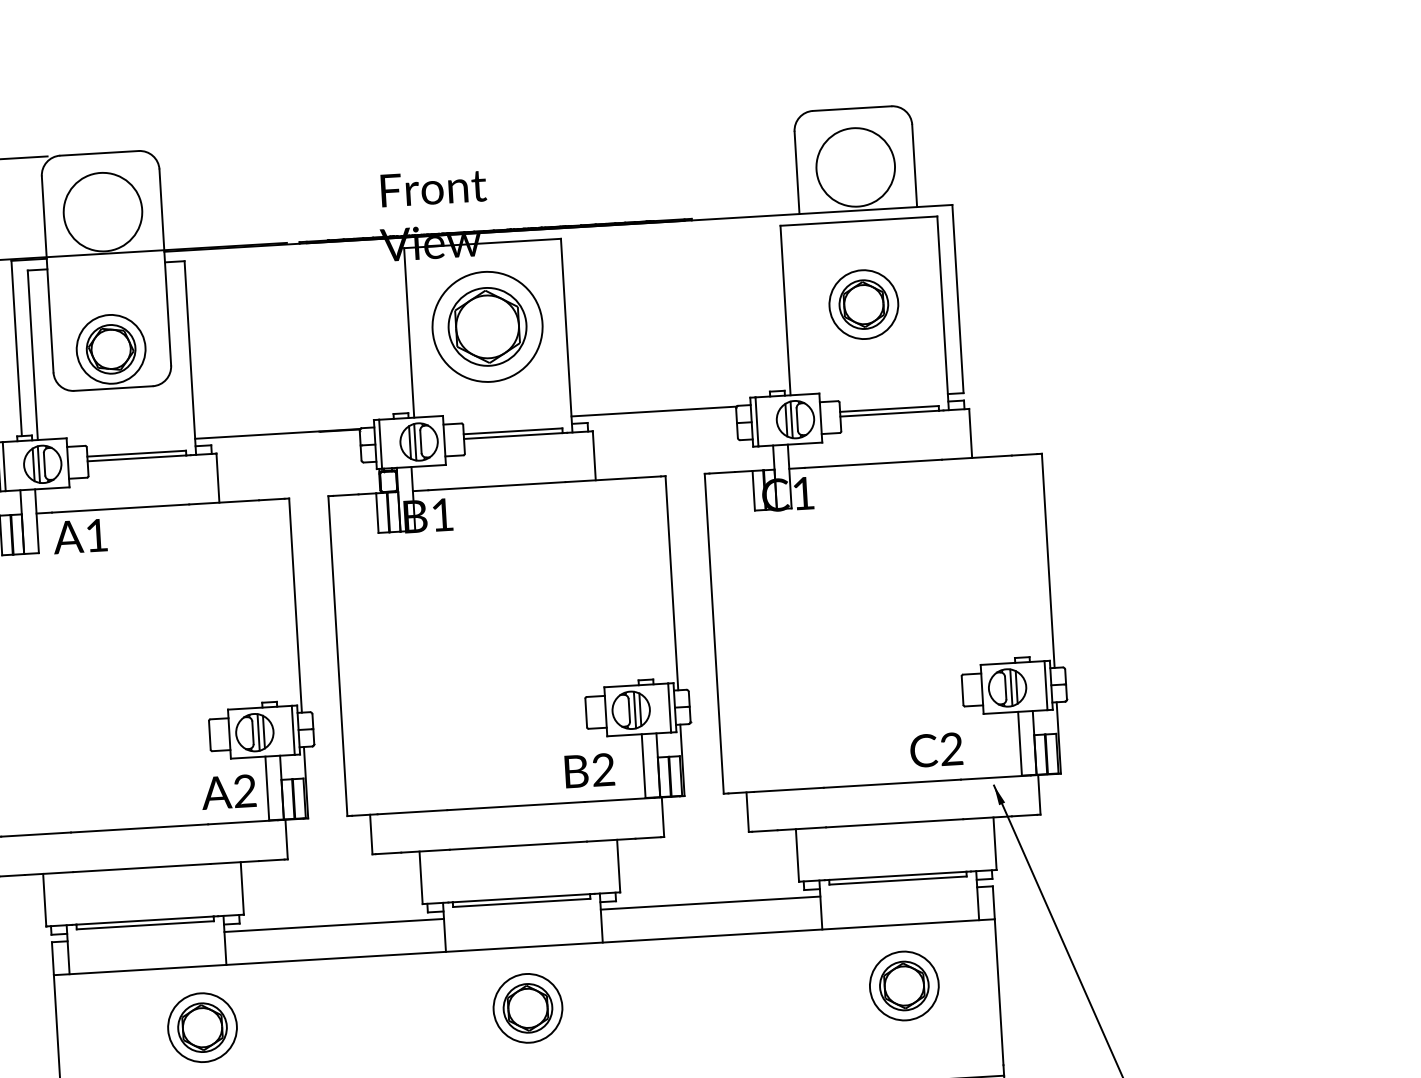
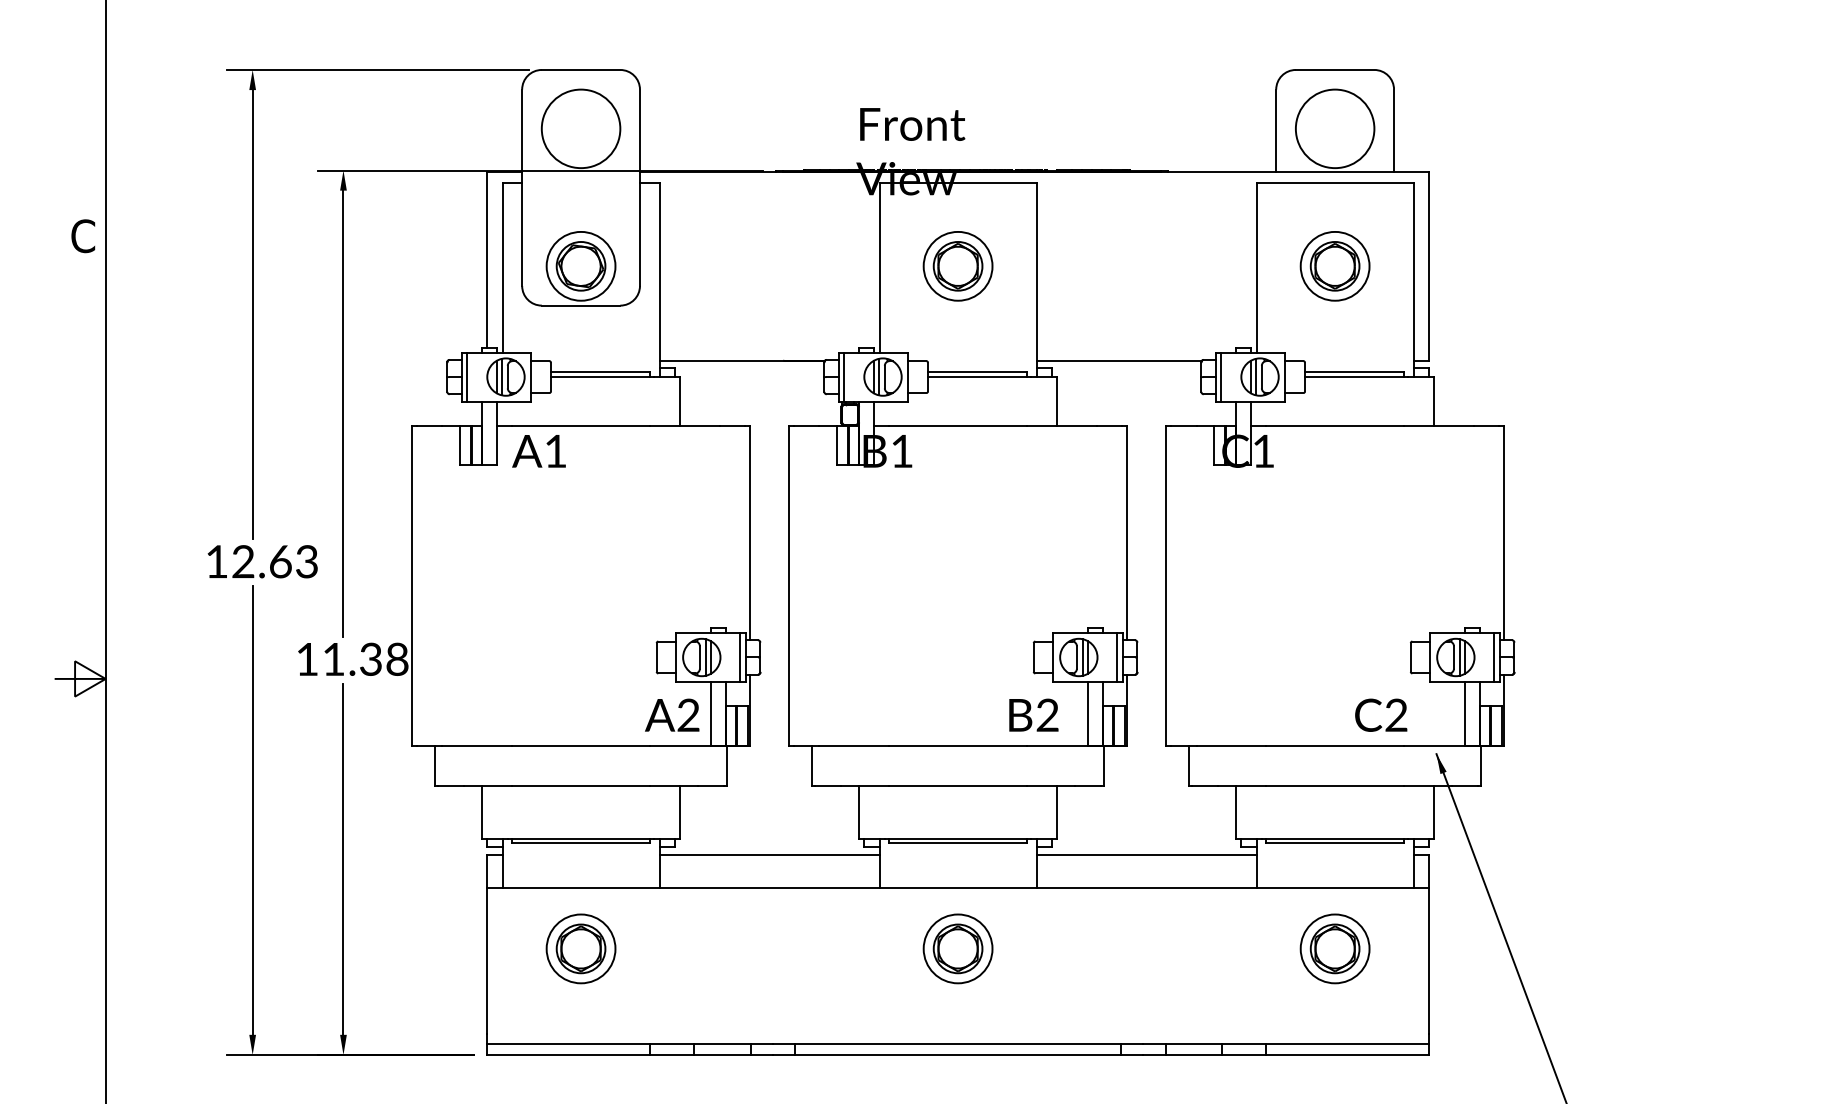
part: (486, 327) -> (957, 266), size x0.62
part: (201, 1027) -> (580, 948), moved

